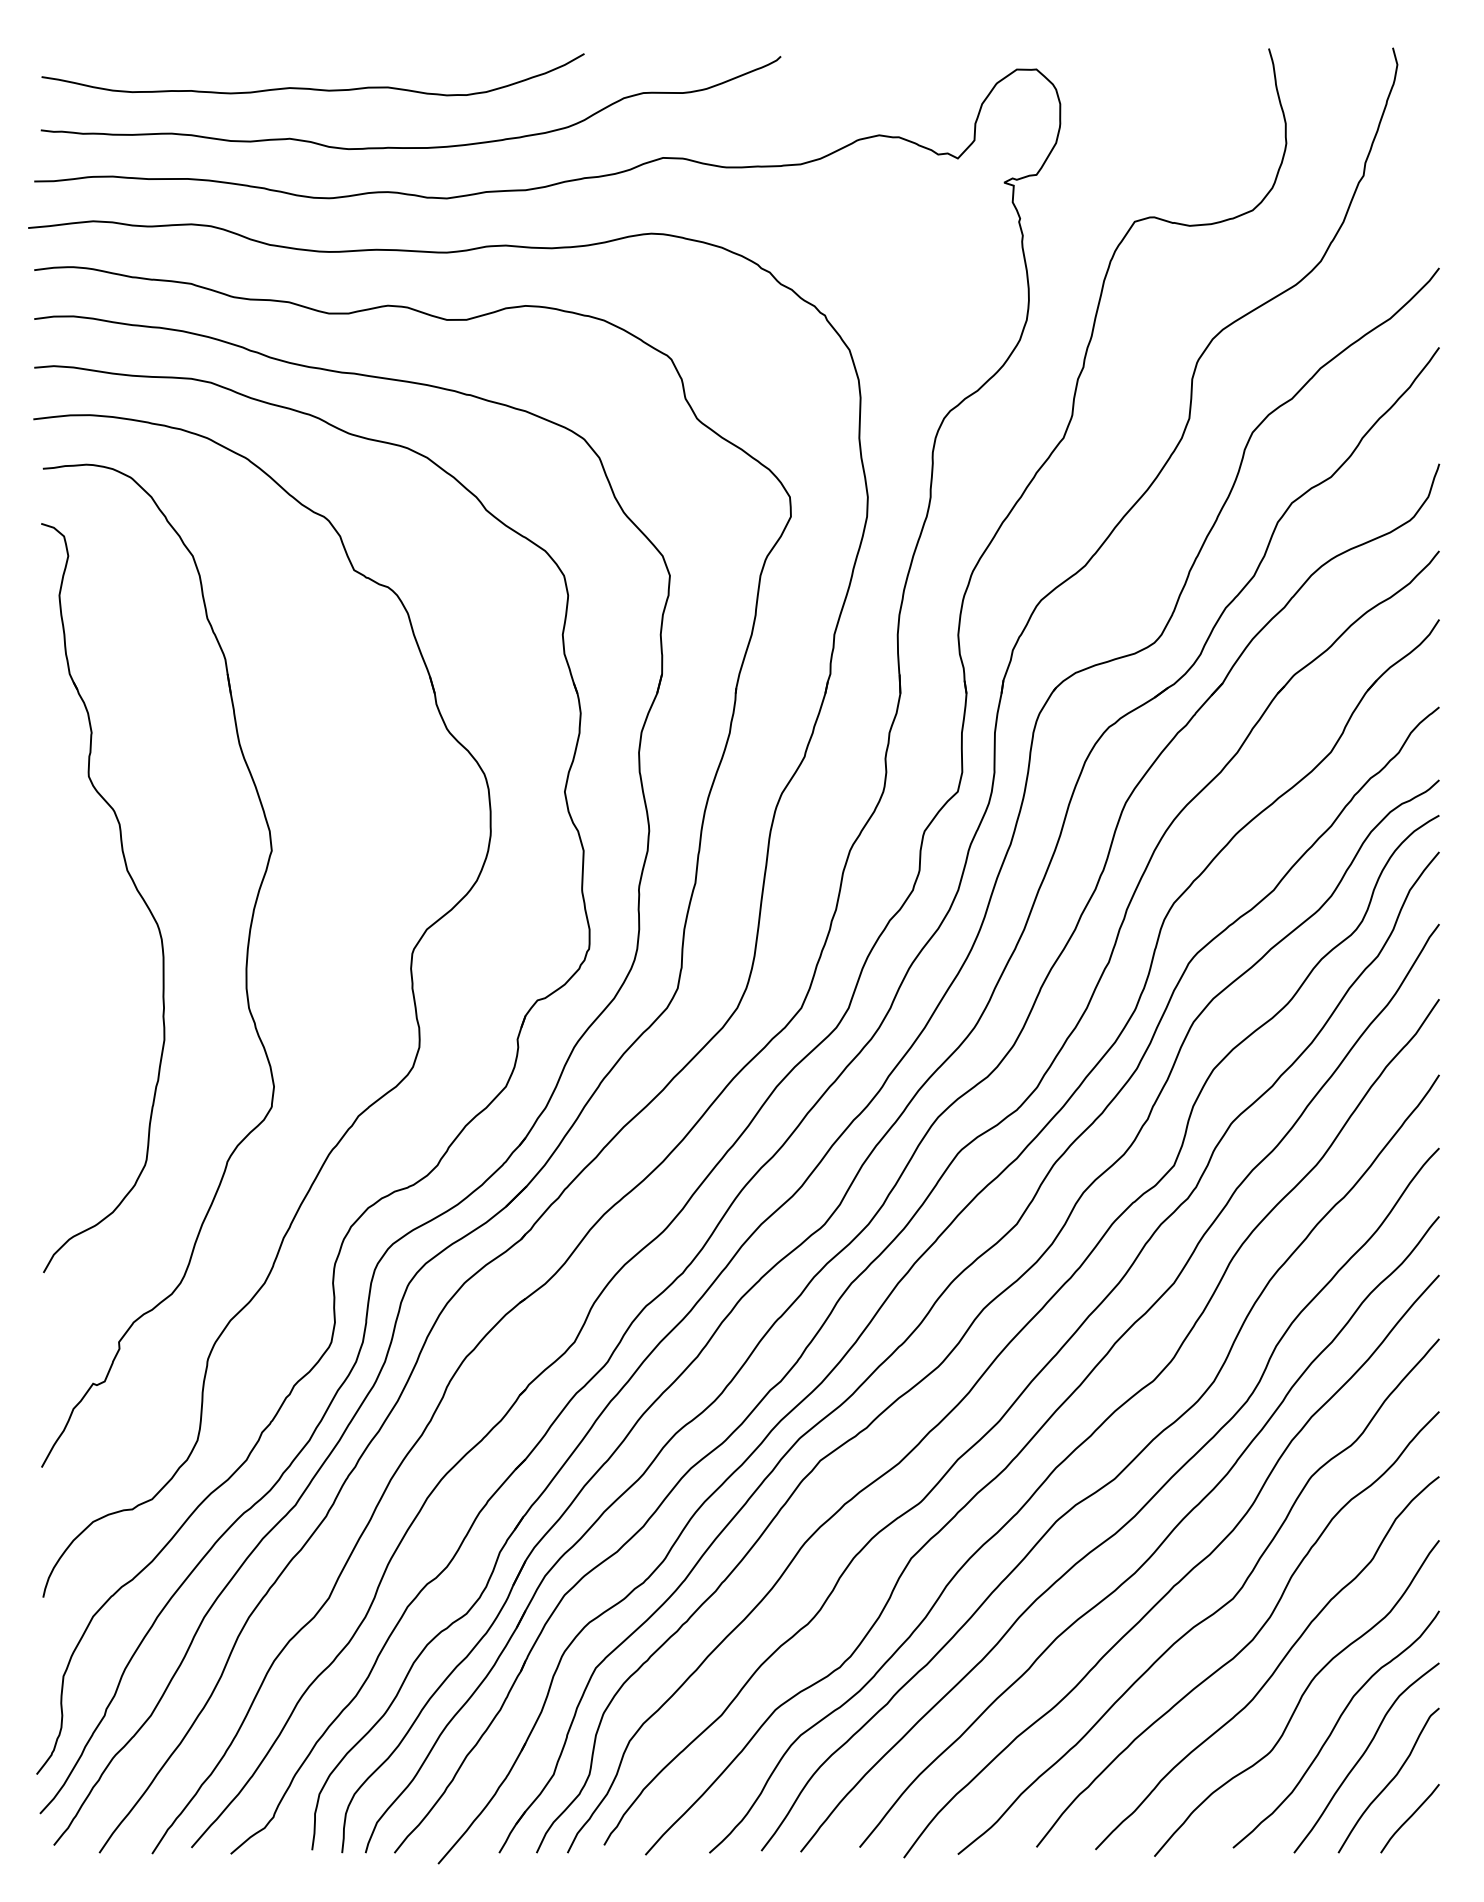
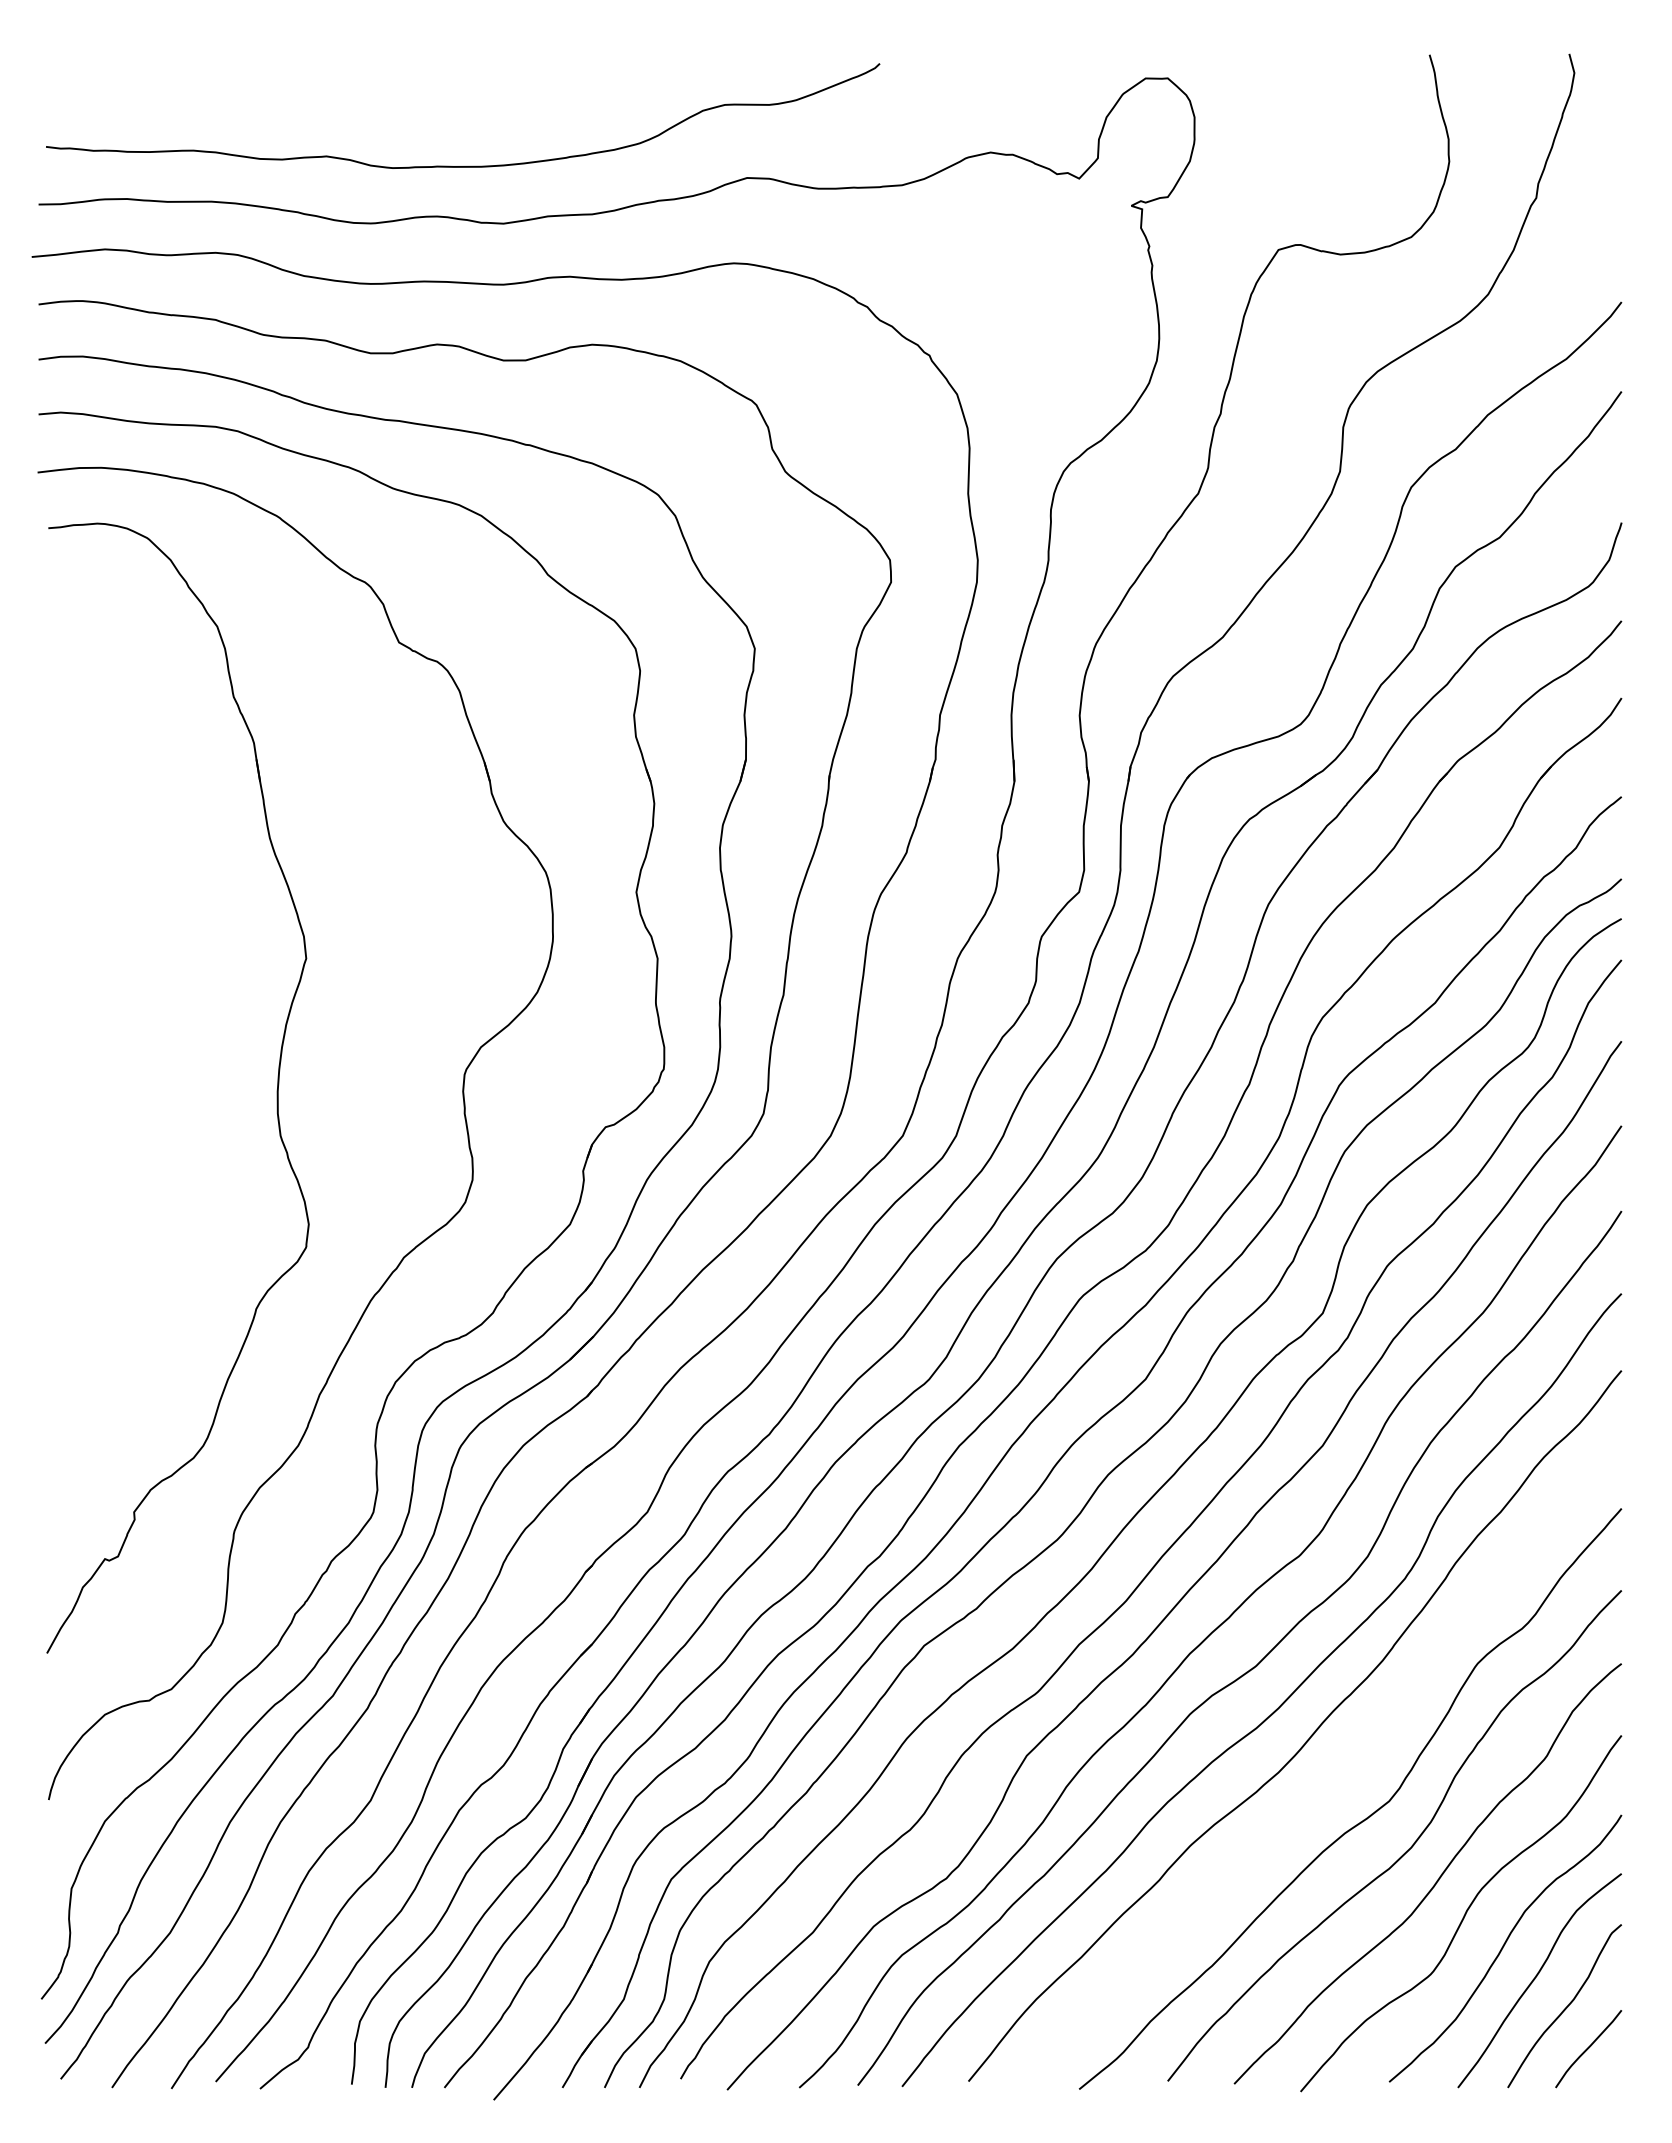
curve: (312, 88) -> (352, 99), removed
part: (132, 882) -> (149, 994), removed
curve: (1182, 1577) -> (1332, 1777), removed

